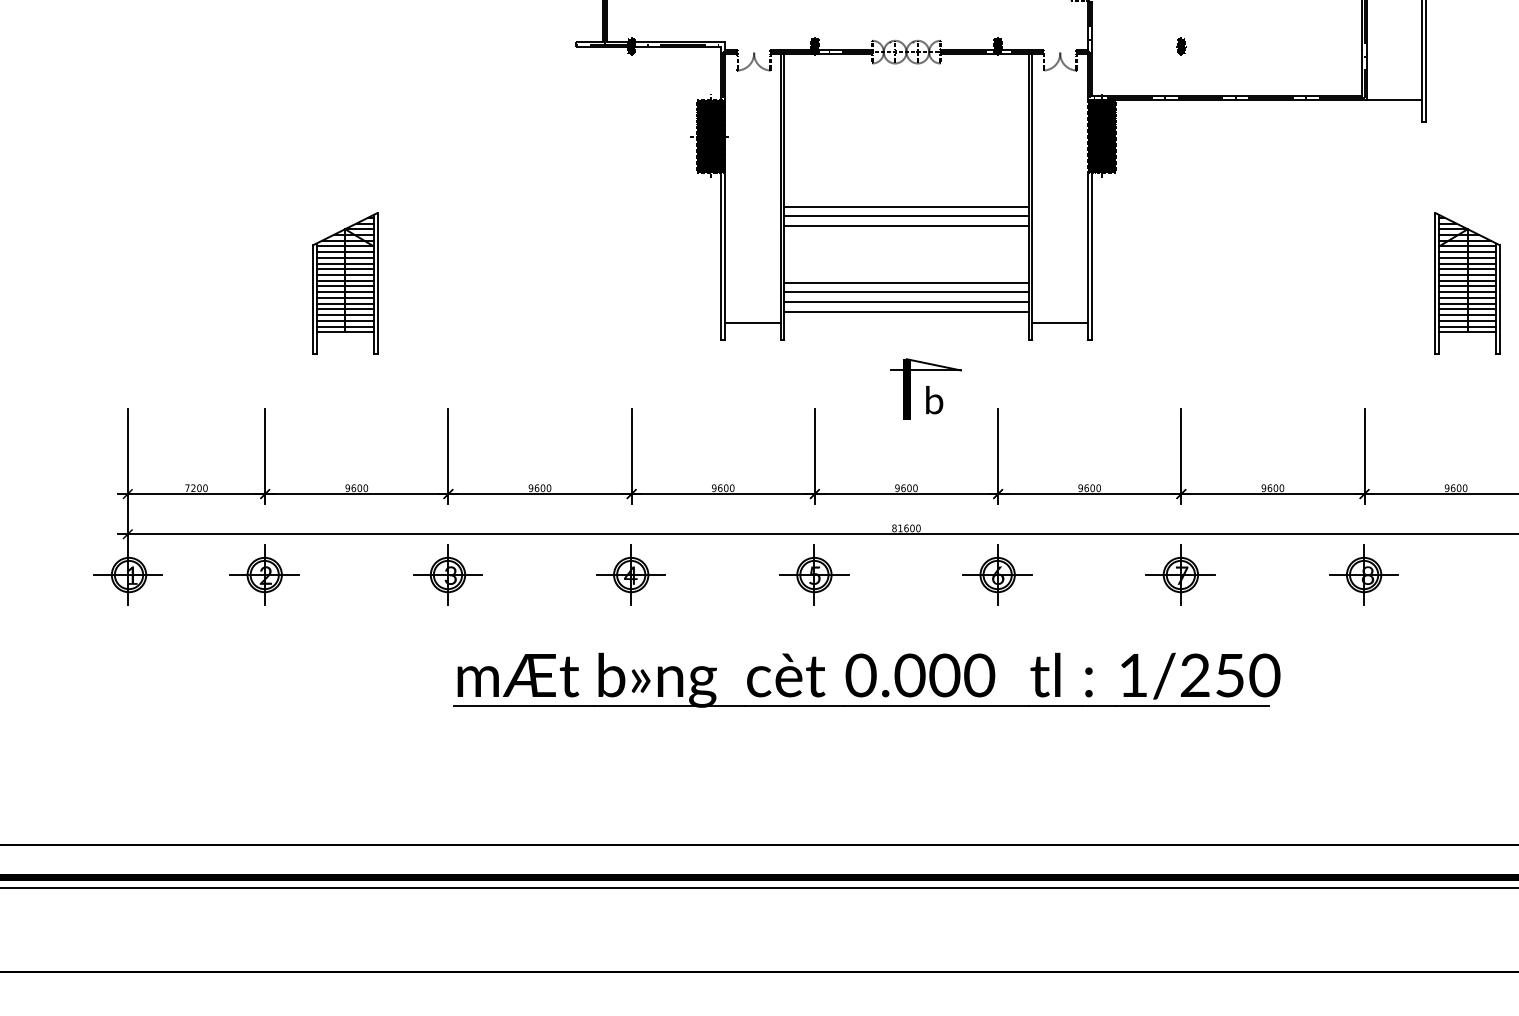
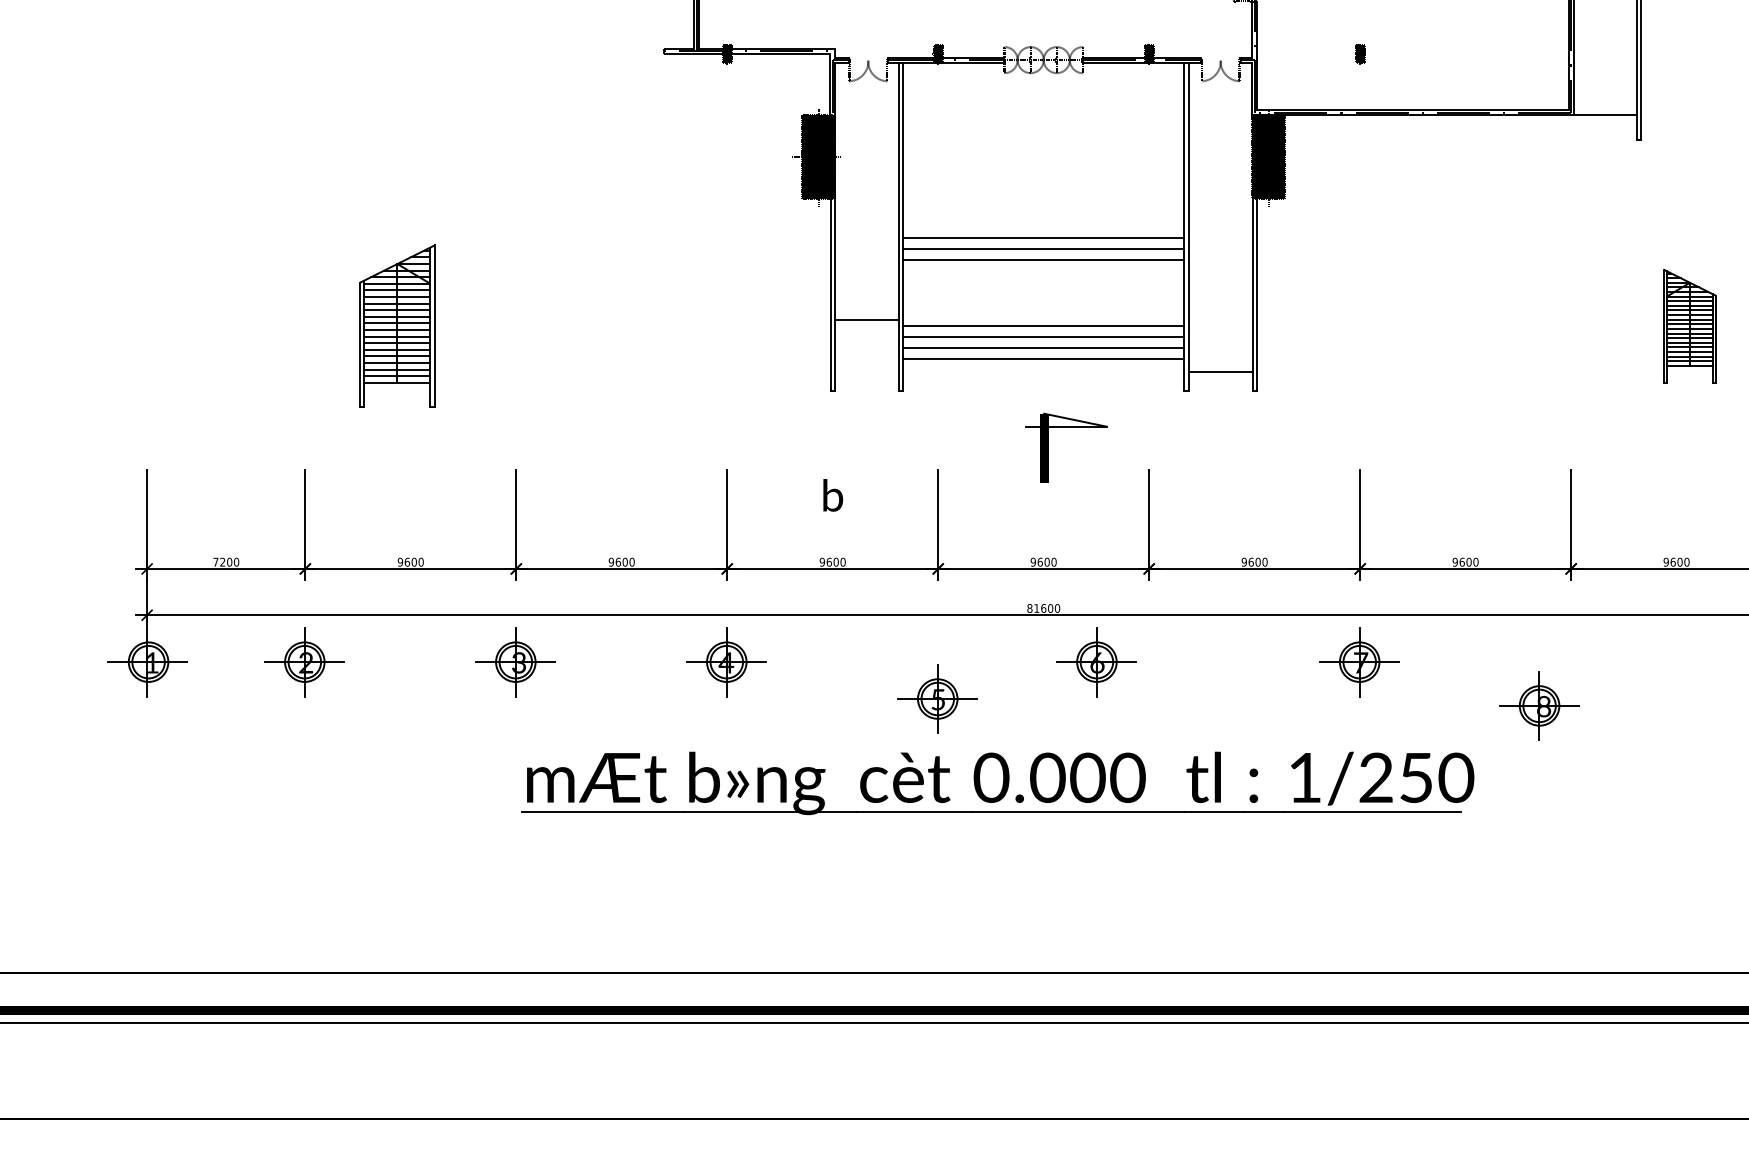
part: (1467, 283) -> (1689, 326), size x0.7
line: (752, 323) -> (866, 320), moved
text: (934, 400) -> (833, 495), moved
part: (814, 574) -> (937, 698), moved
part: (997, 574) -> (1096, 661), moved
part: (1363, 574) -> (1538, 705), moved

